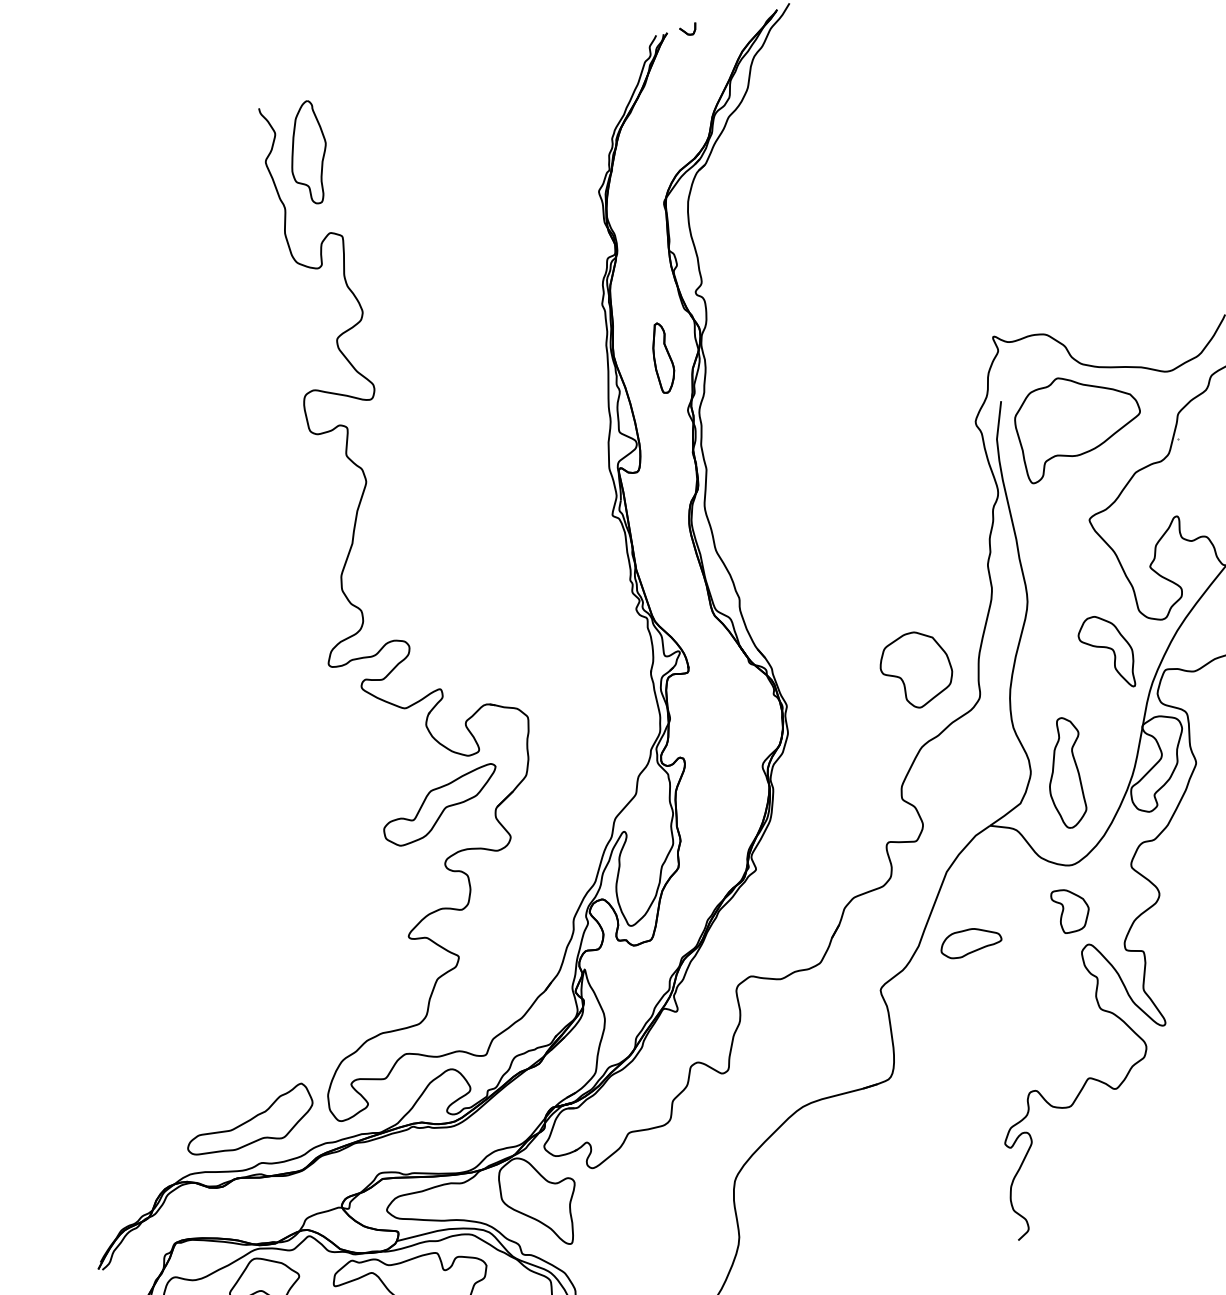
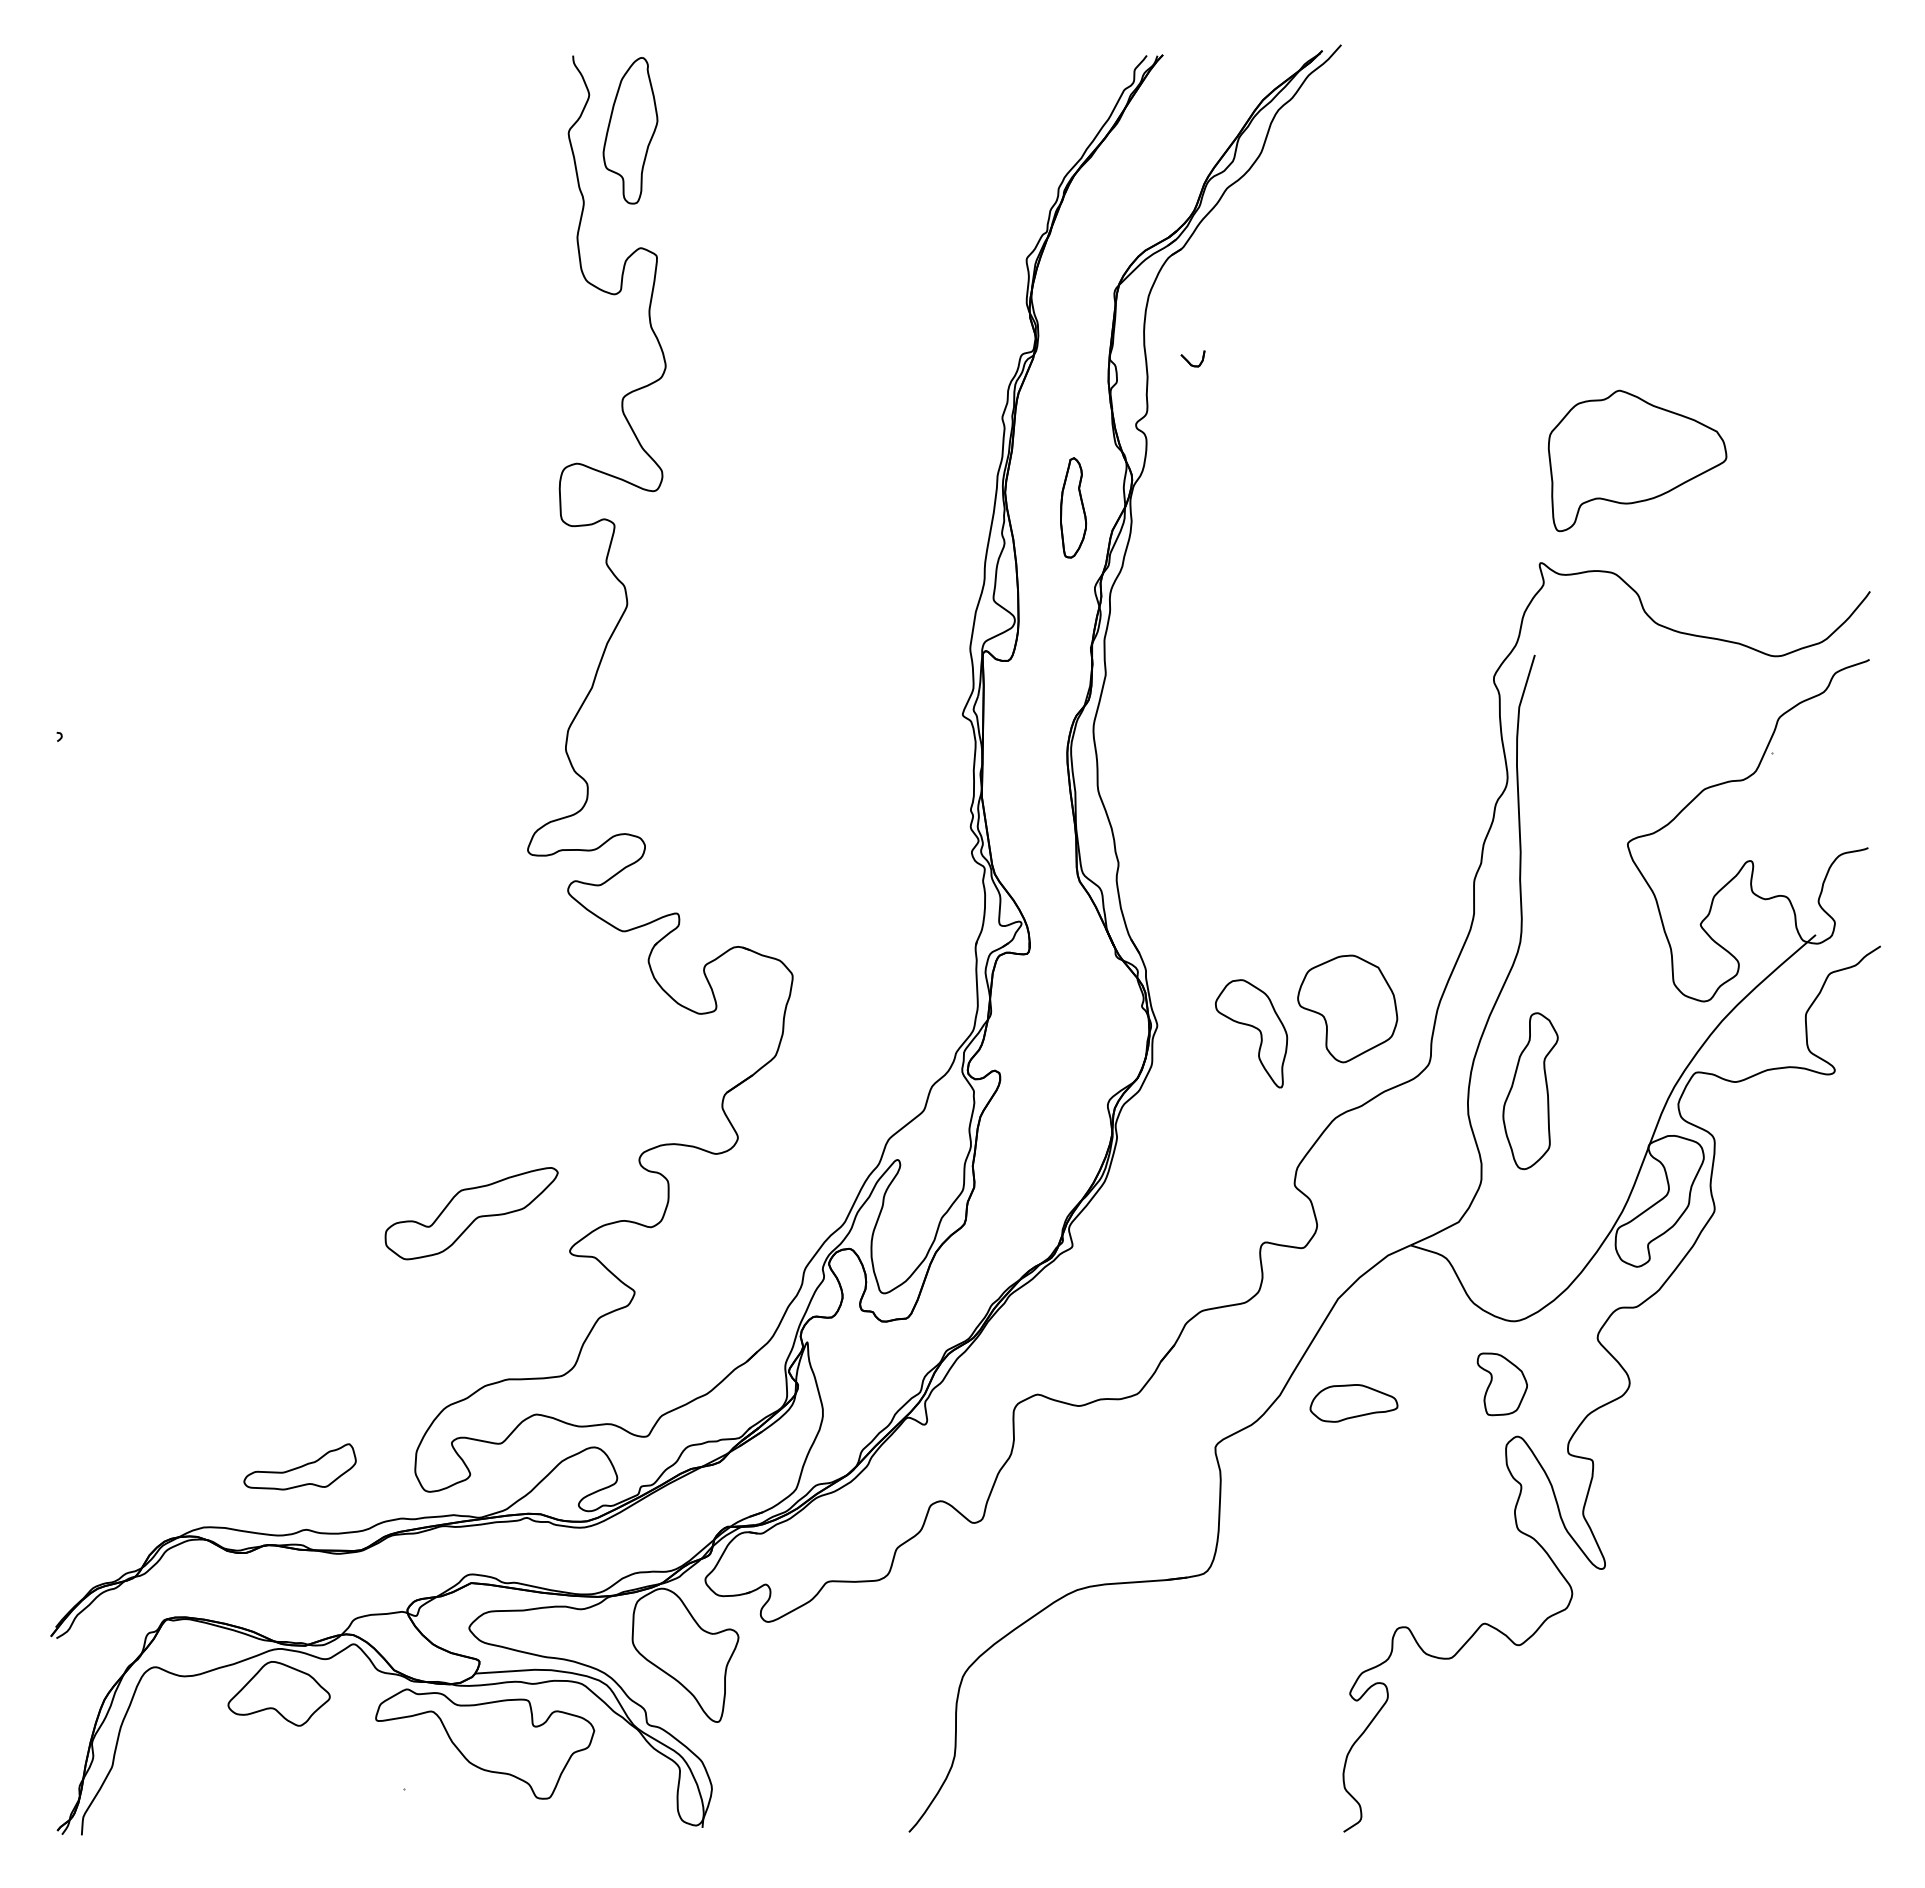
part: (687, 29) -> (1192, 358), moved
part: (1078, 424) -> (1637, 460), moved
part: (1107, 652) -> (1251, 1033), moved
part: (1066, 773) -> (1530, 1091), moved
part: (440, 805) -> (471, 1213), moved
part: (248, 1120) -> (299, 1466), size x0.6

